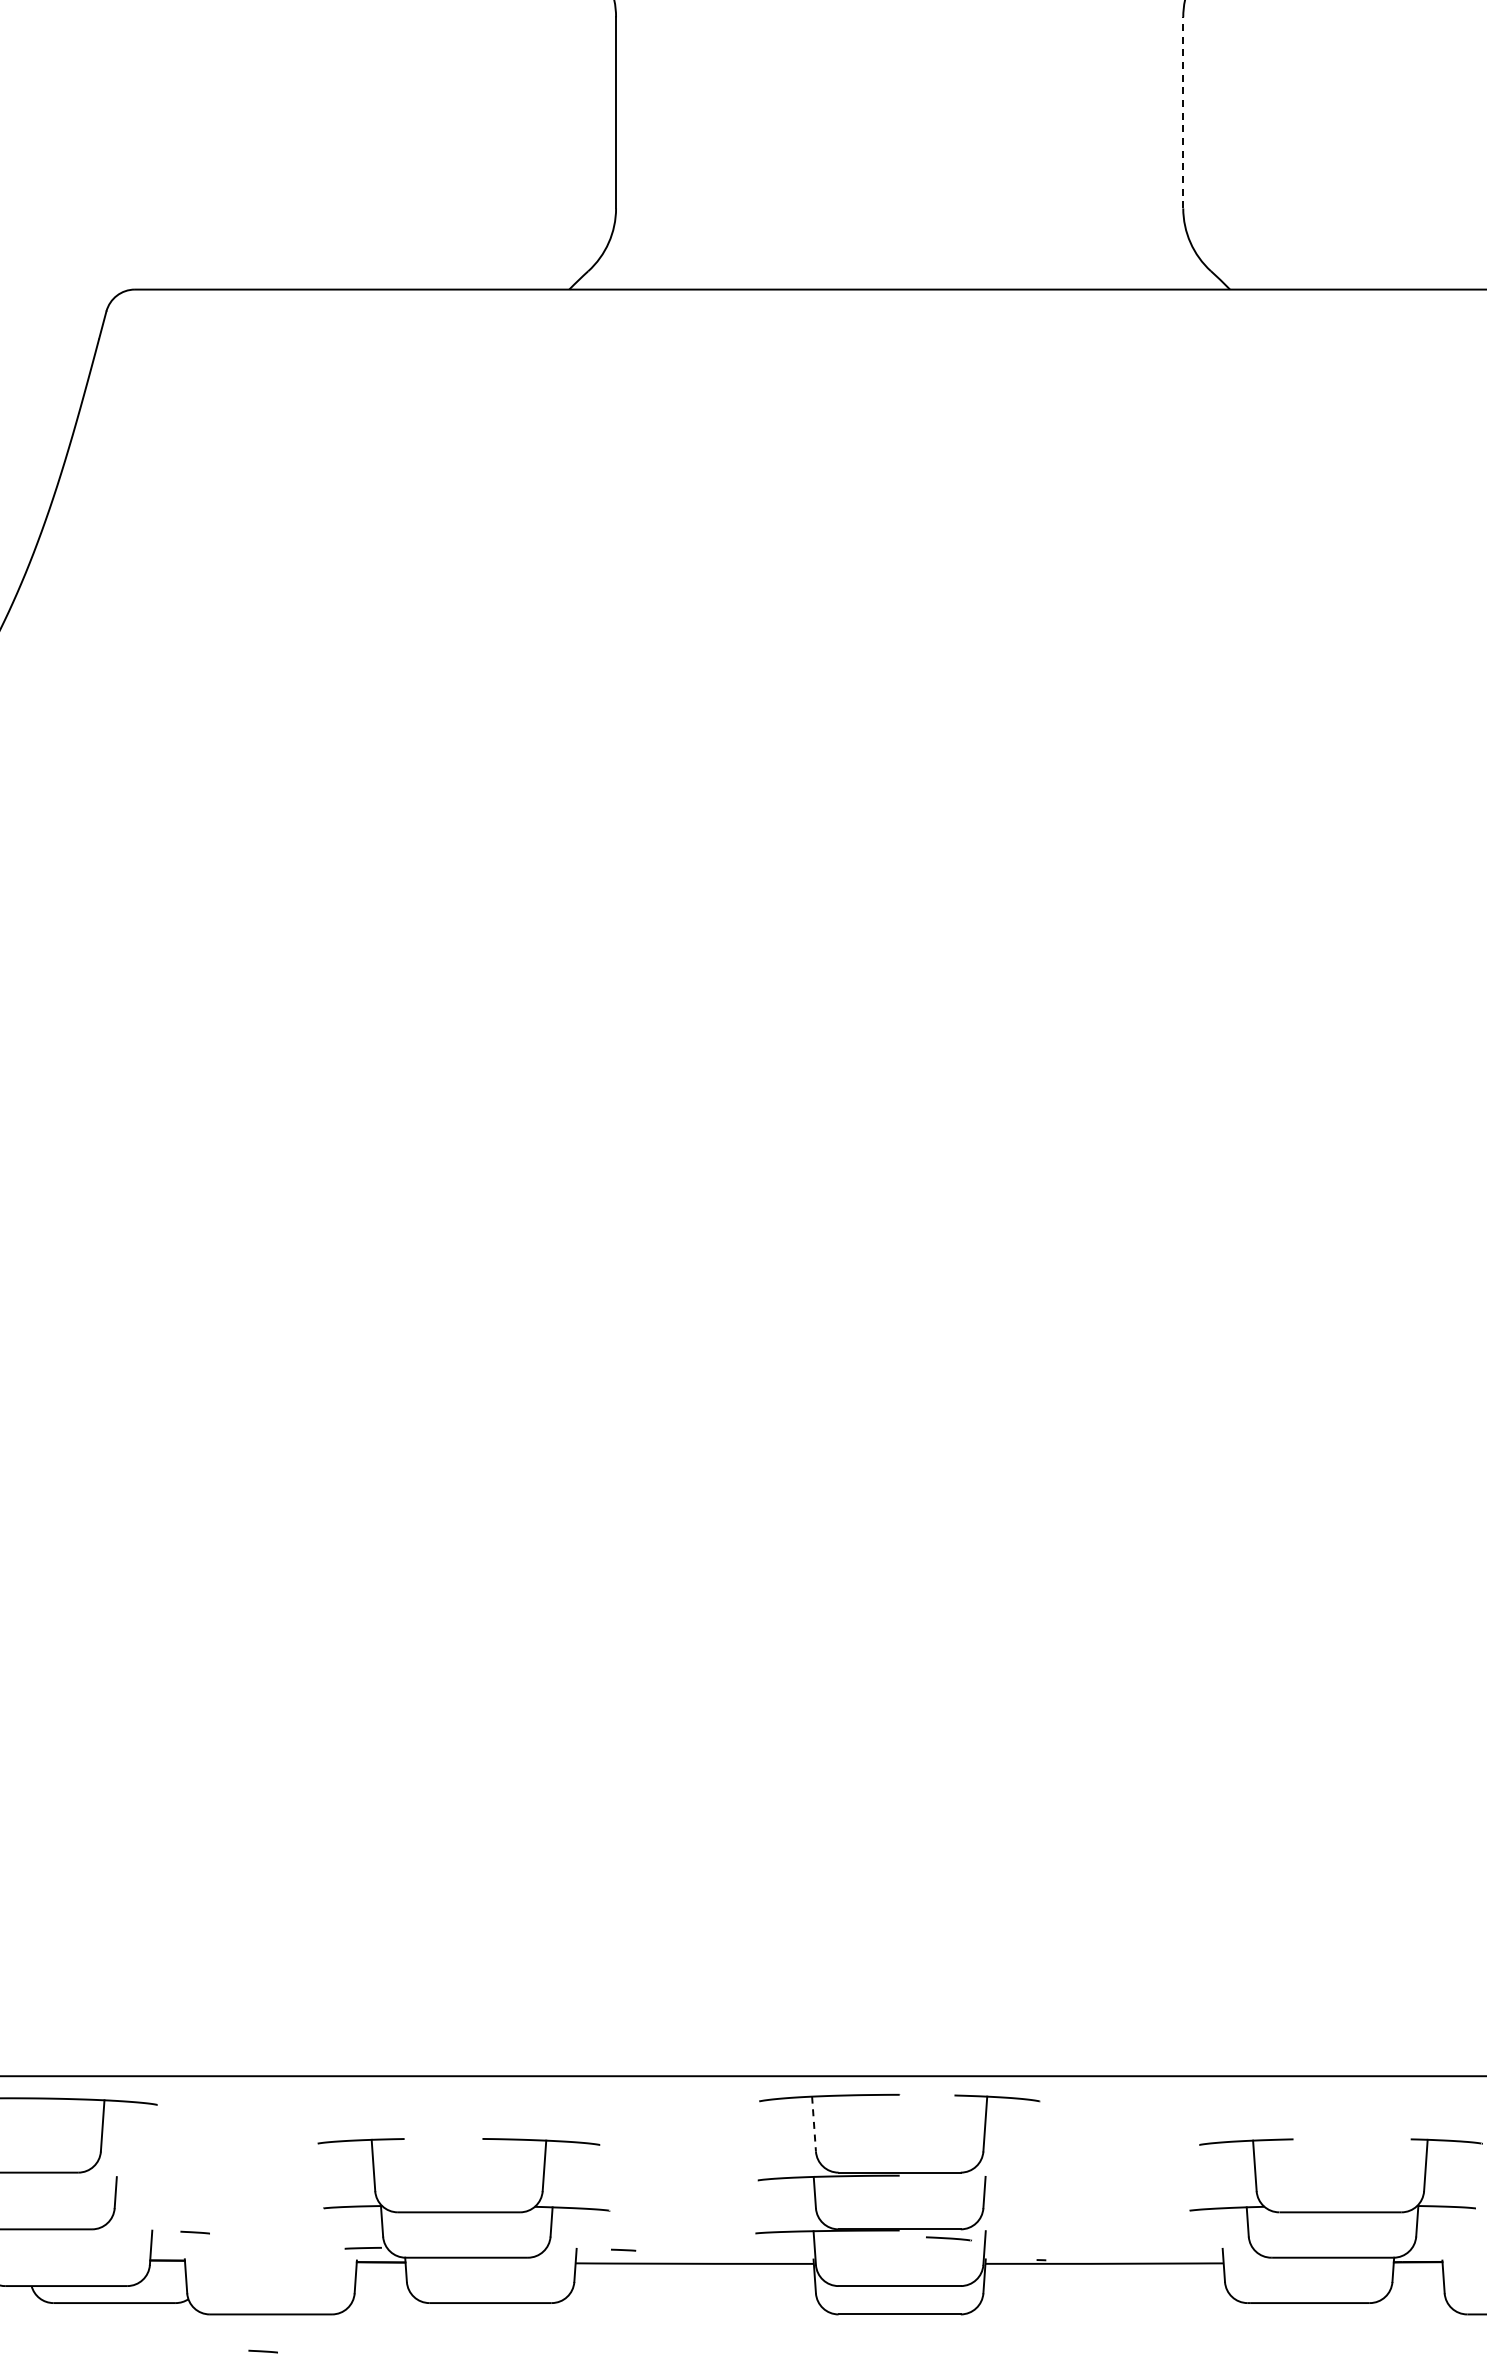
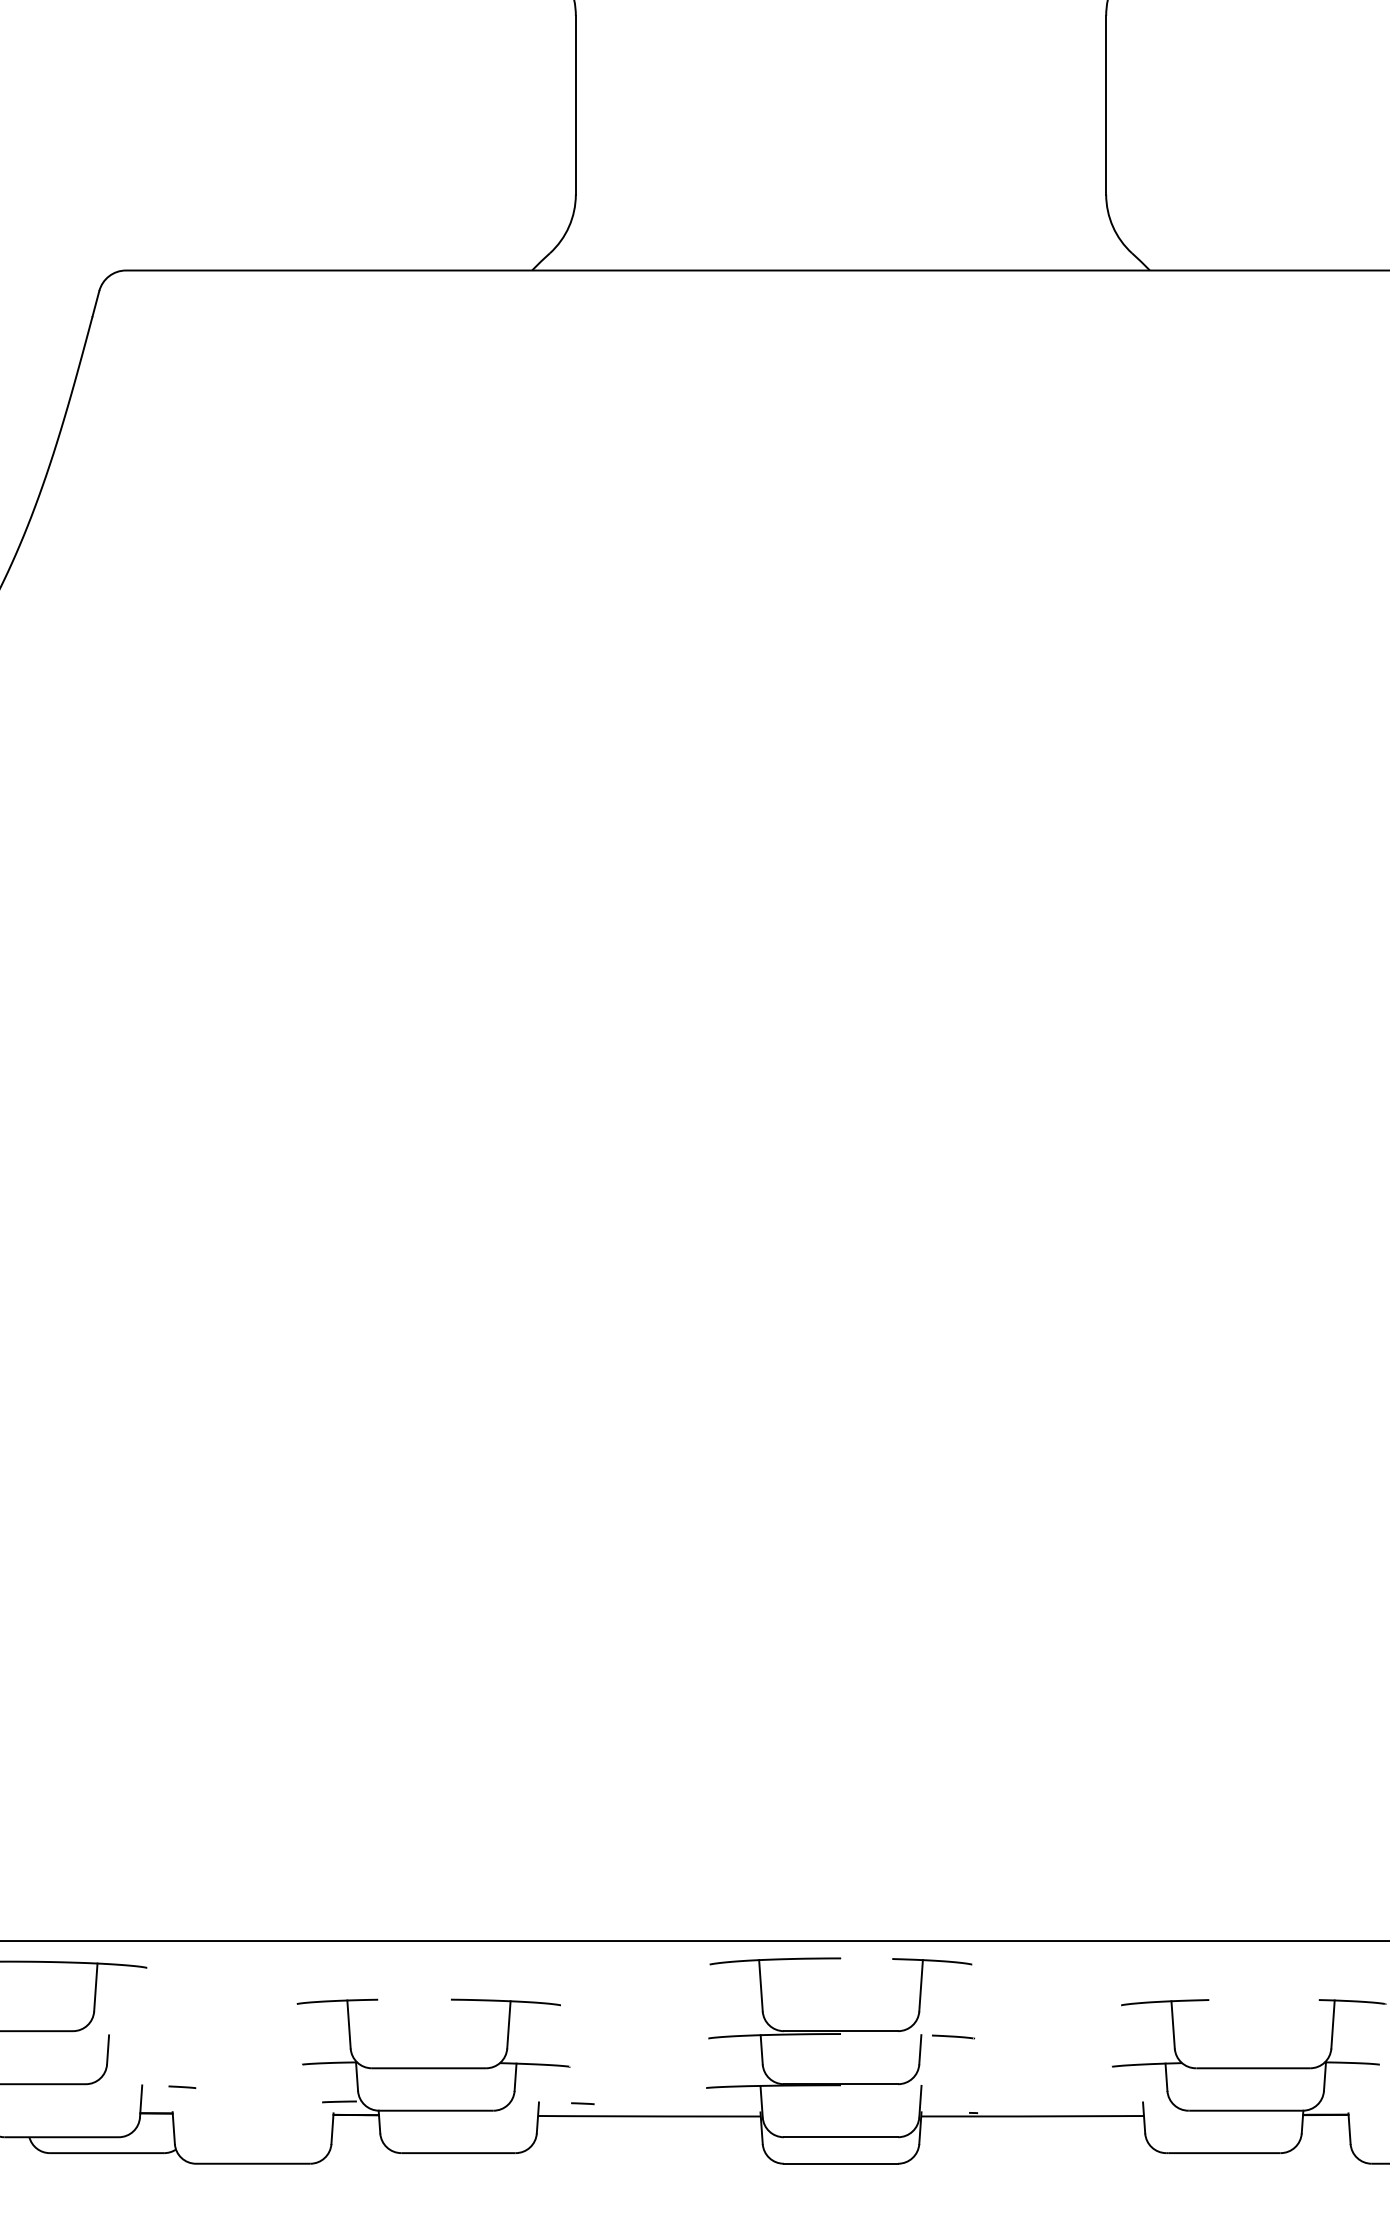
line: (1183, 112) -> (1106, 104), dashed -> solid
line: (814, 2124) -> (761, 1986), dashed -> solid
line: (948, 2238) -> (953, 2036), moved
line: (262, 2351) -> (245, 2198), removed

